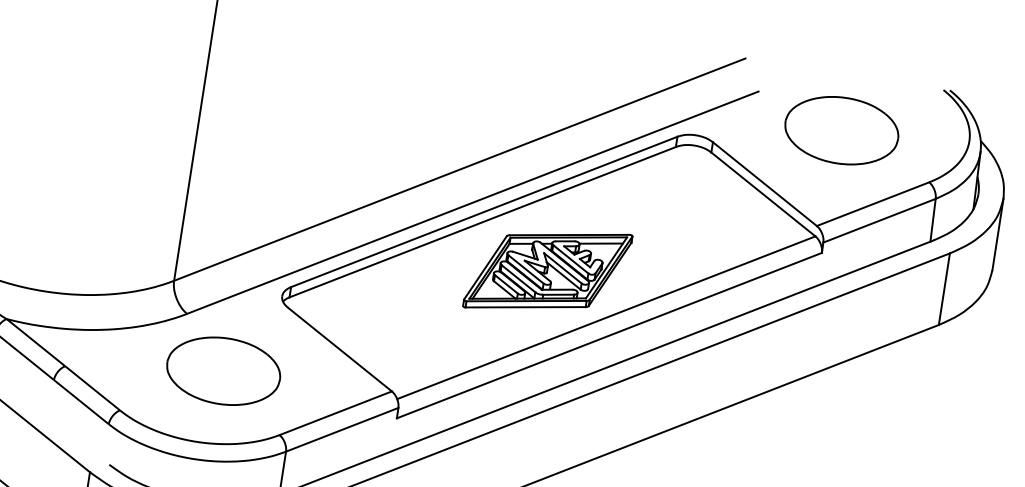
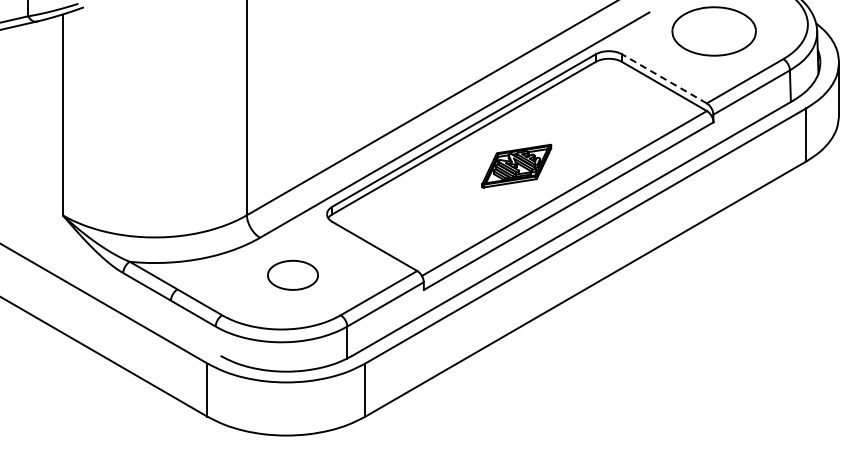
line: (765, 183) -> (664, 78), solid -> dashed
part: (547, 269) -> (516, 165), size x0.6
part: (222, 371) -> (292, 275), size x0.6

